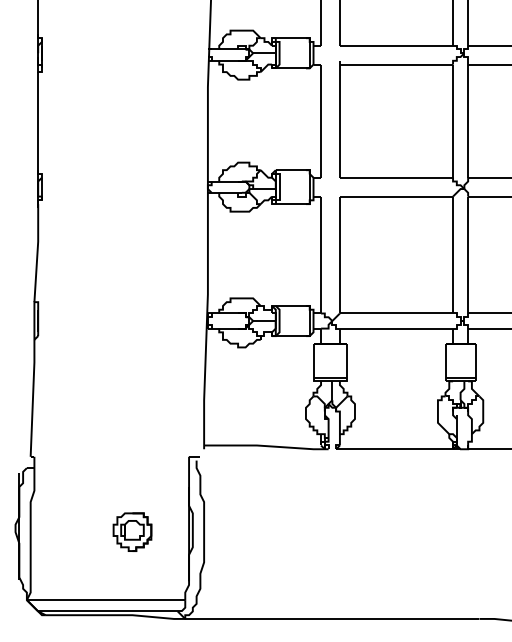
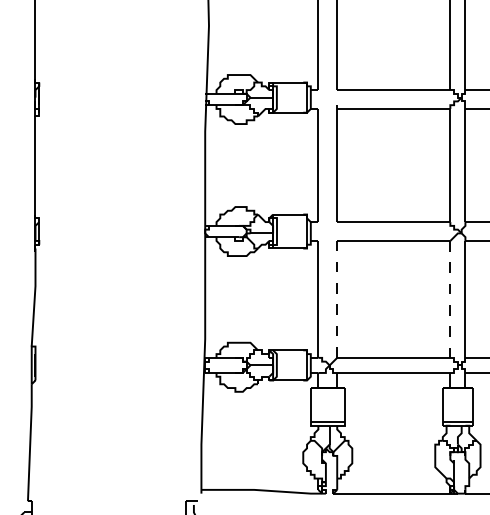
line: (339, 254) -> (336, 298), solid -> dashed
line: (453, 255) -> (450, 299), solid -> dashed

